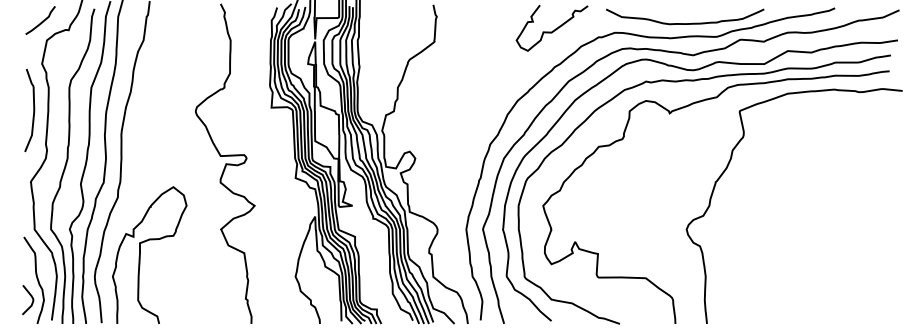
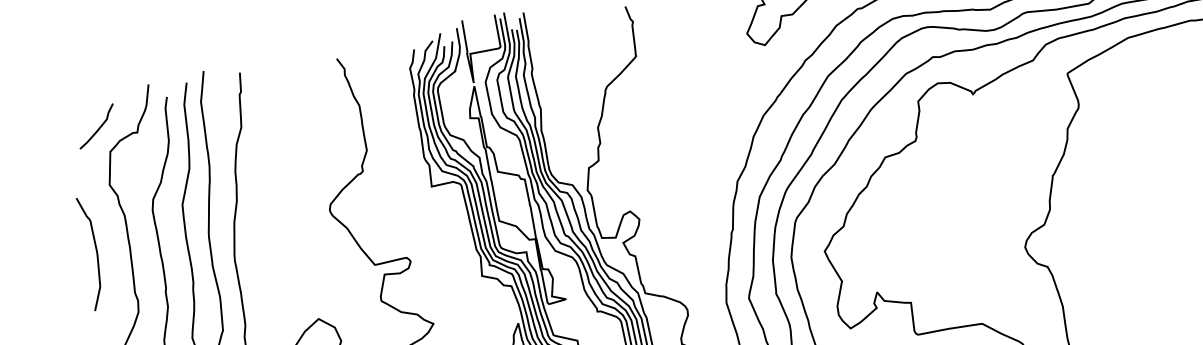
curve: (33, 110) -> (96, 252), moved

